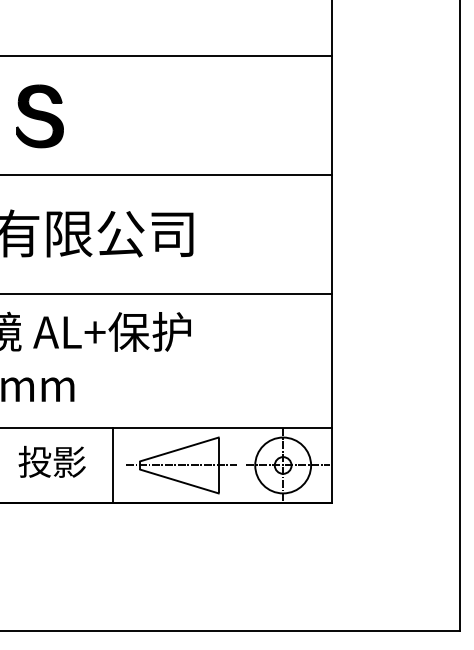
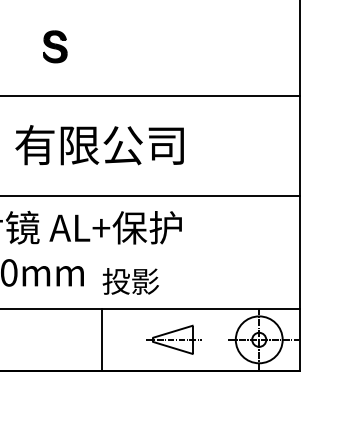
part: (39, 116) -> (54, 46), size x0.6
text: (51, 461) -> (130, 281), moved
line: (112, 465) -> (101, 339), moved
part: (181, 465) -> (173, 339), size x0.6

